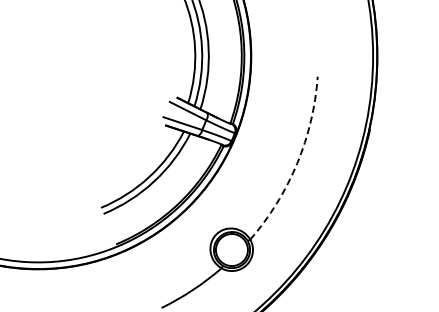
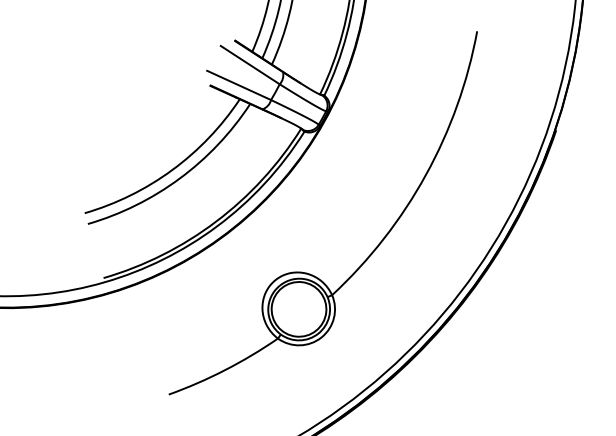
arc: (297, 163) -> (426, 174), dashed -> solid

